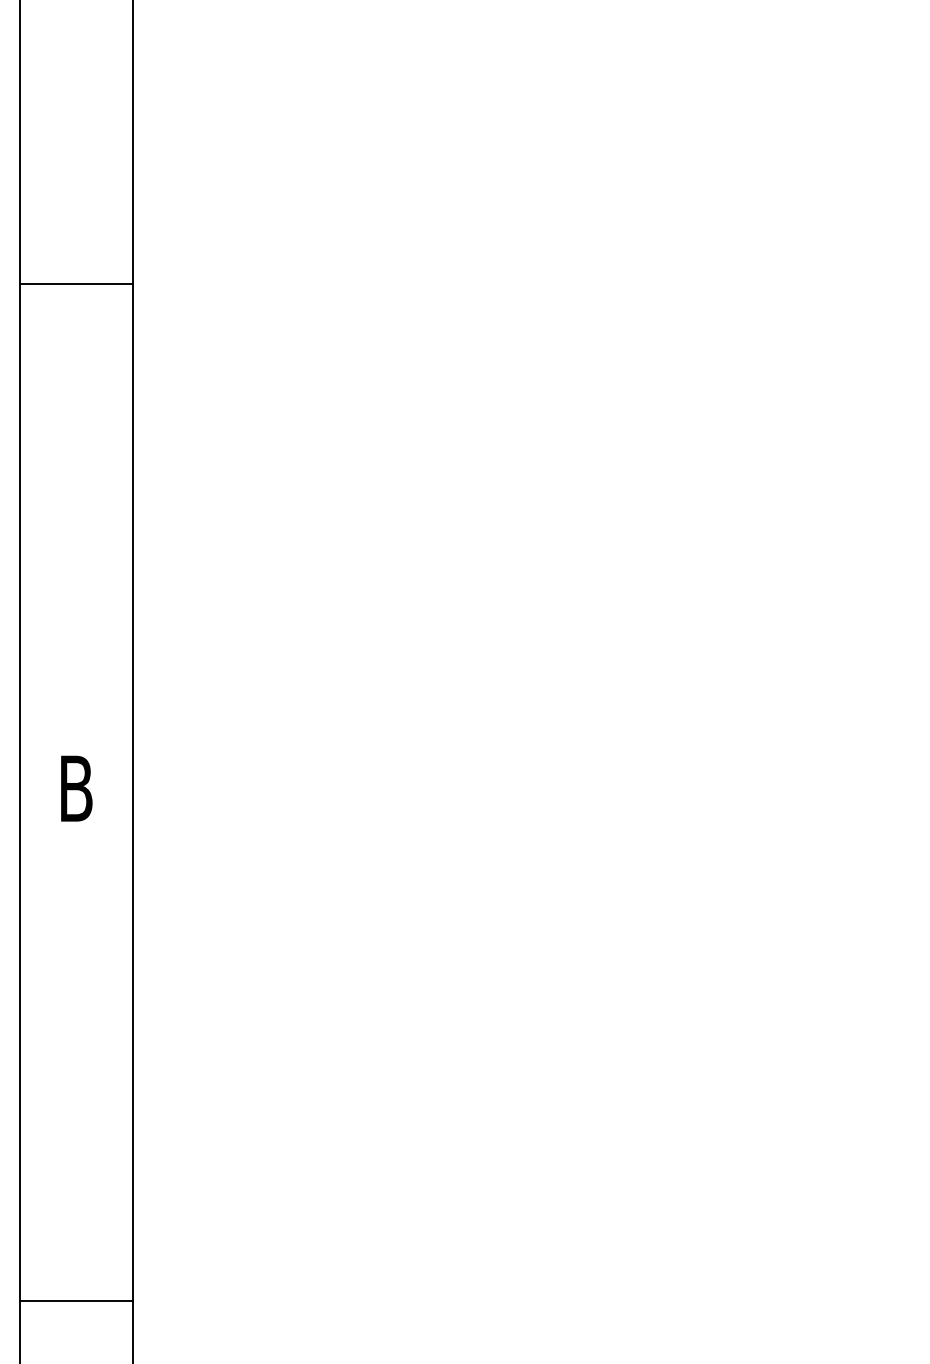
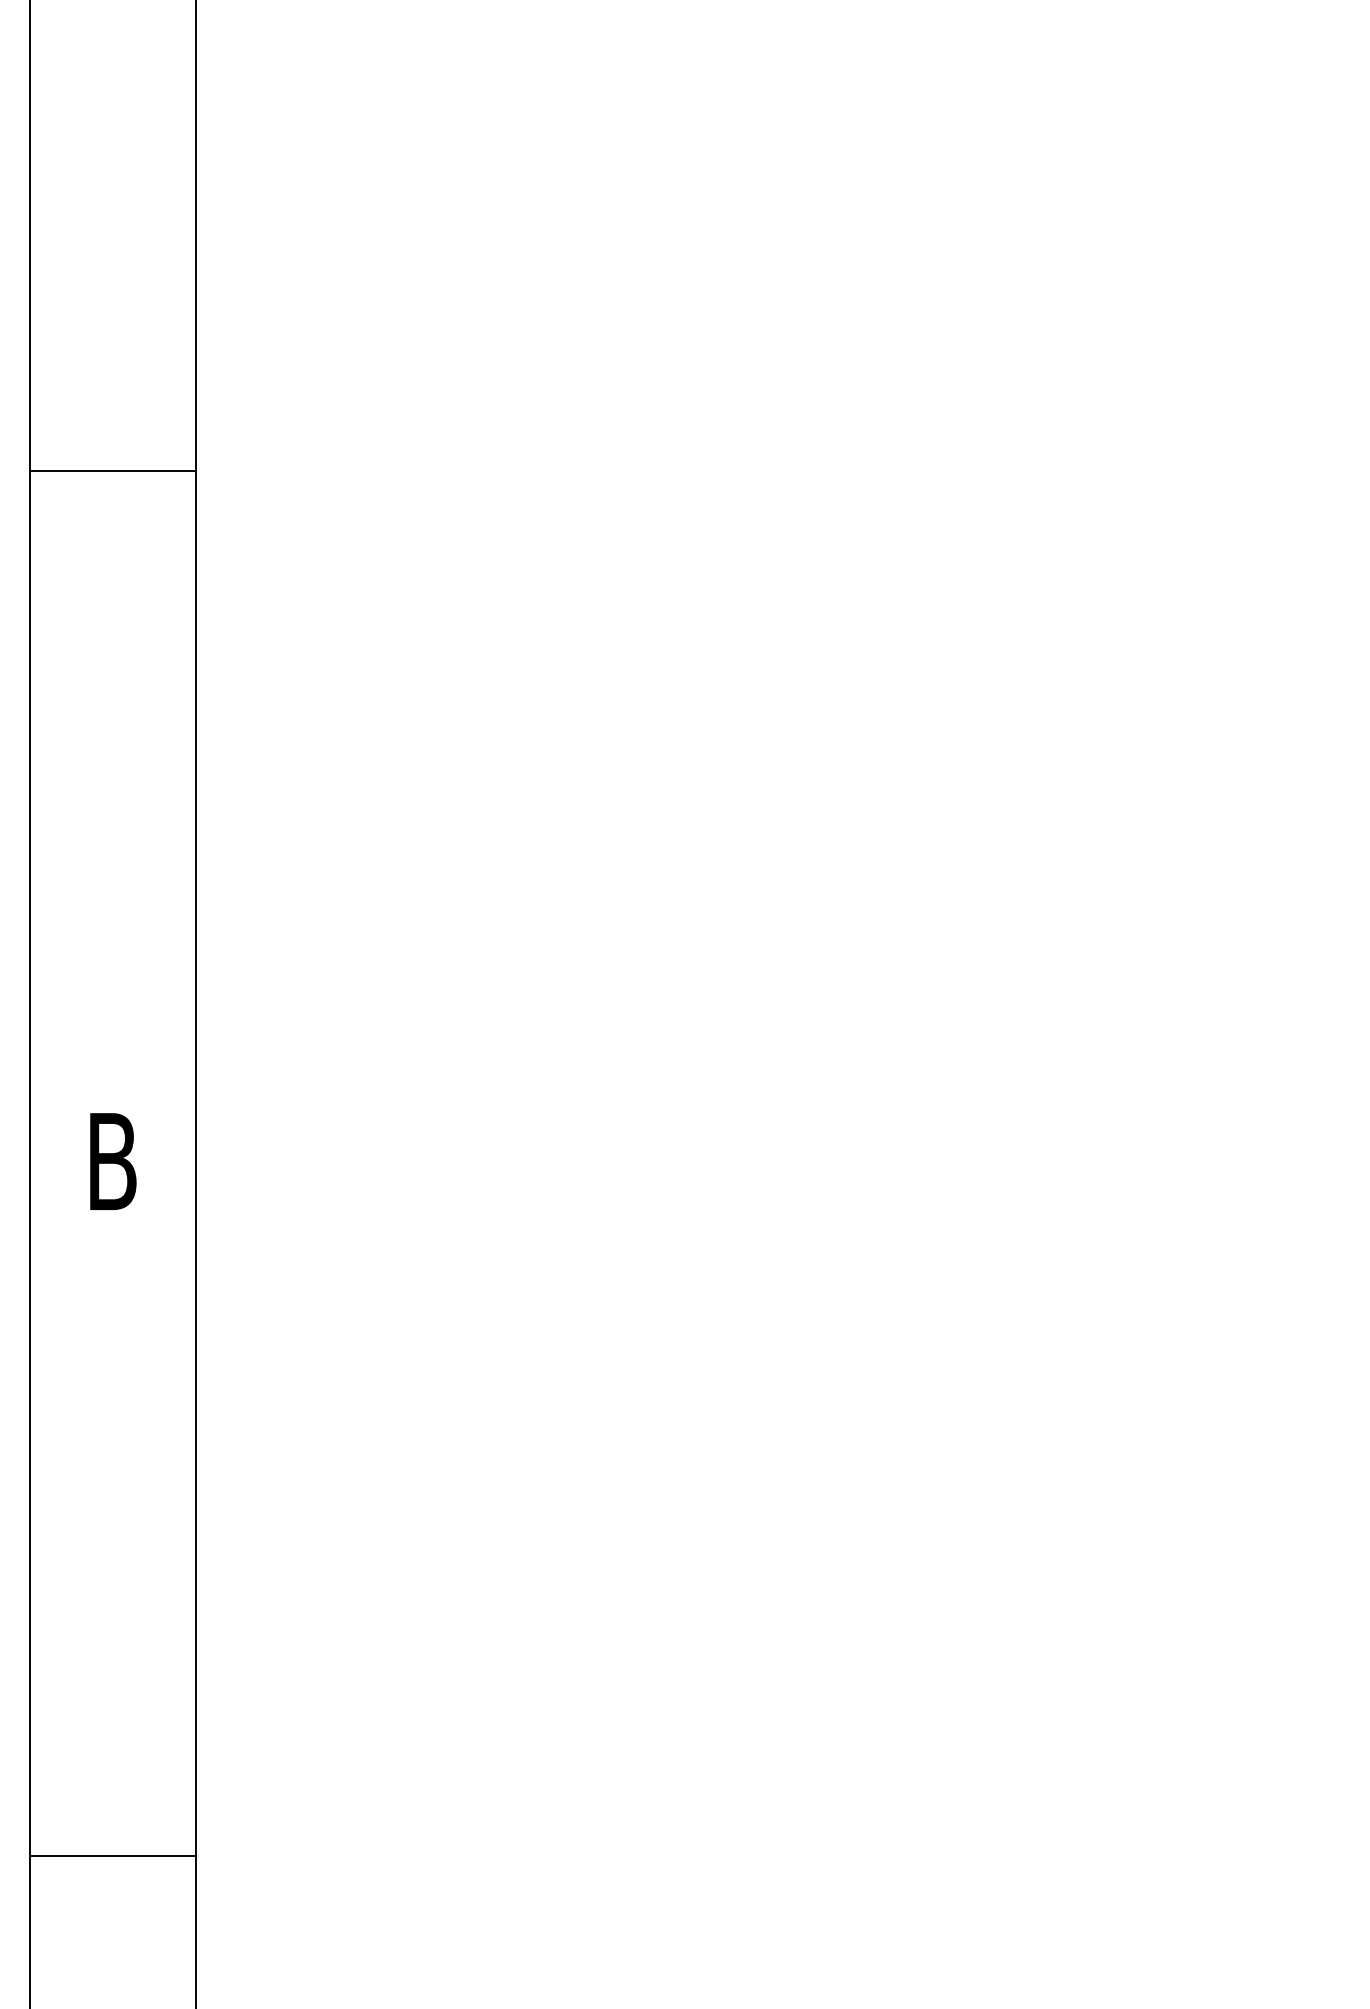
line: (76, 283) -> (112, 470), moved
line: (76, 1301) -> (112, 1856), moved

